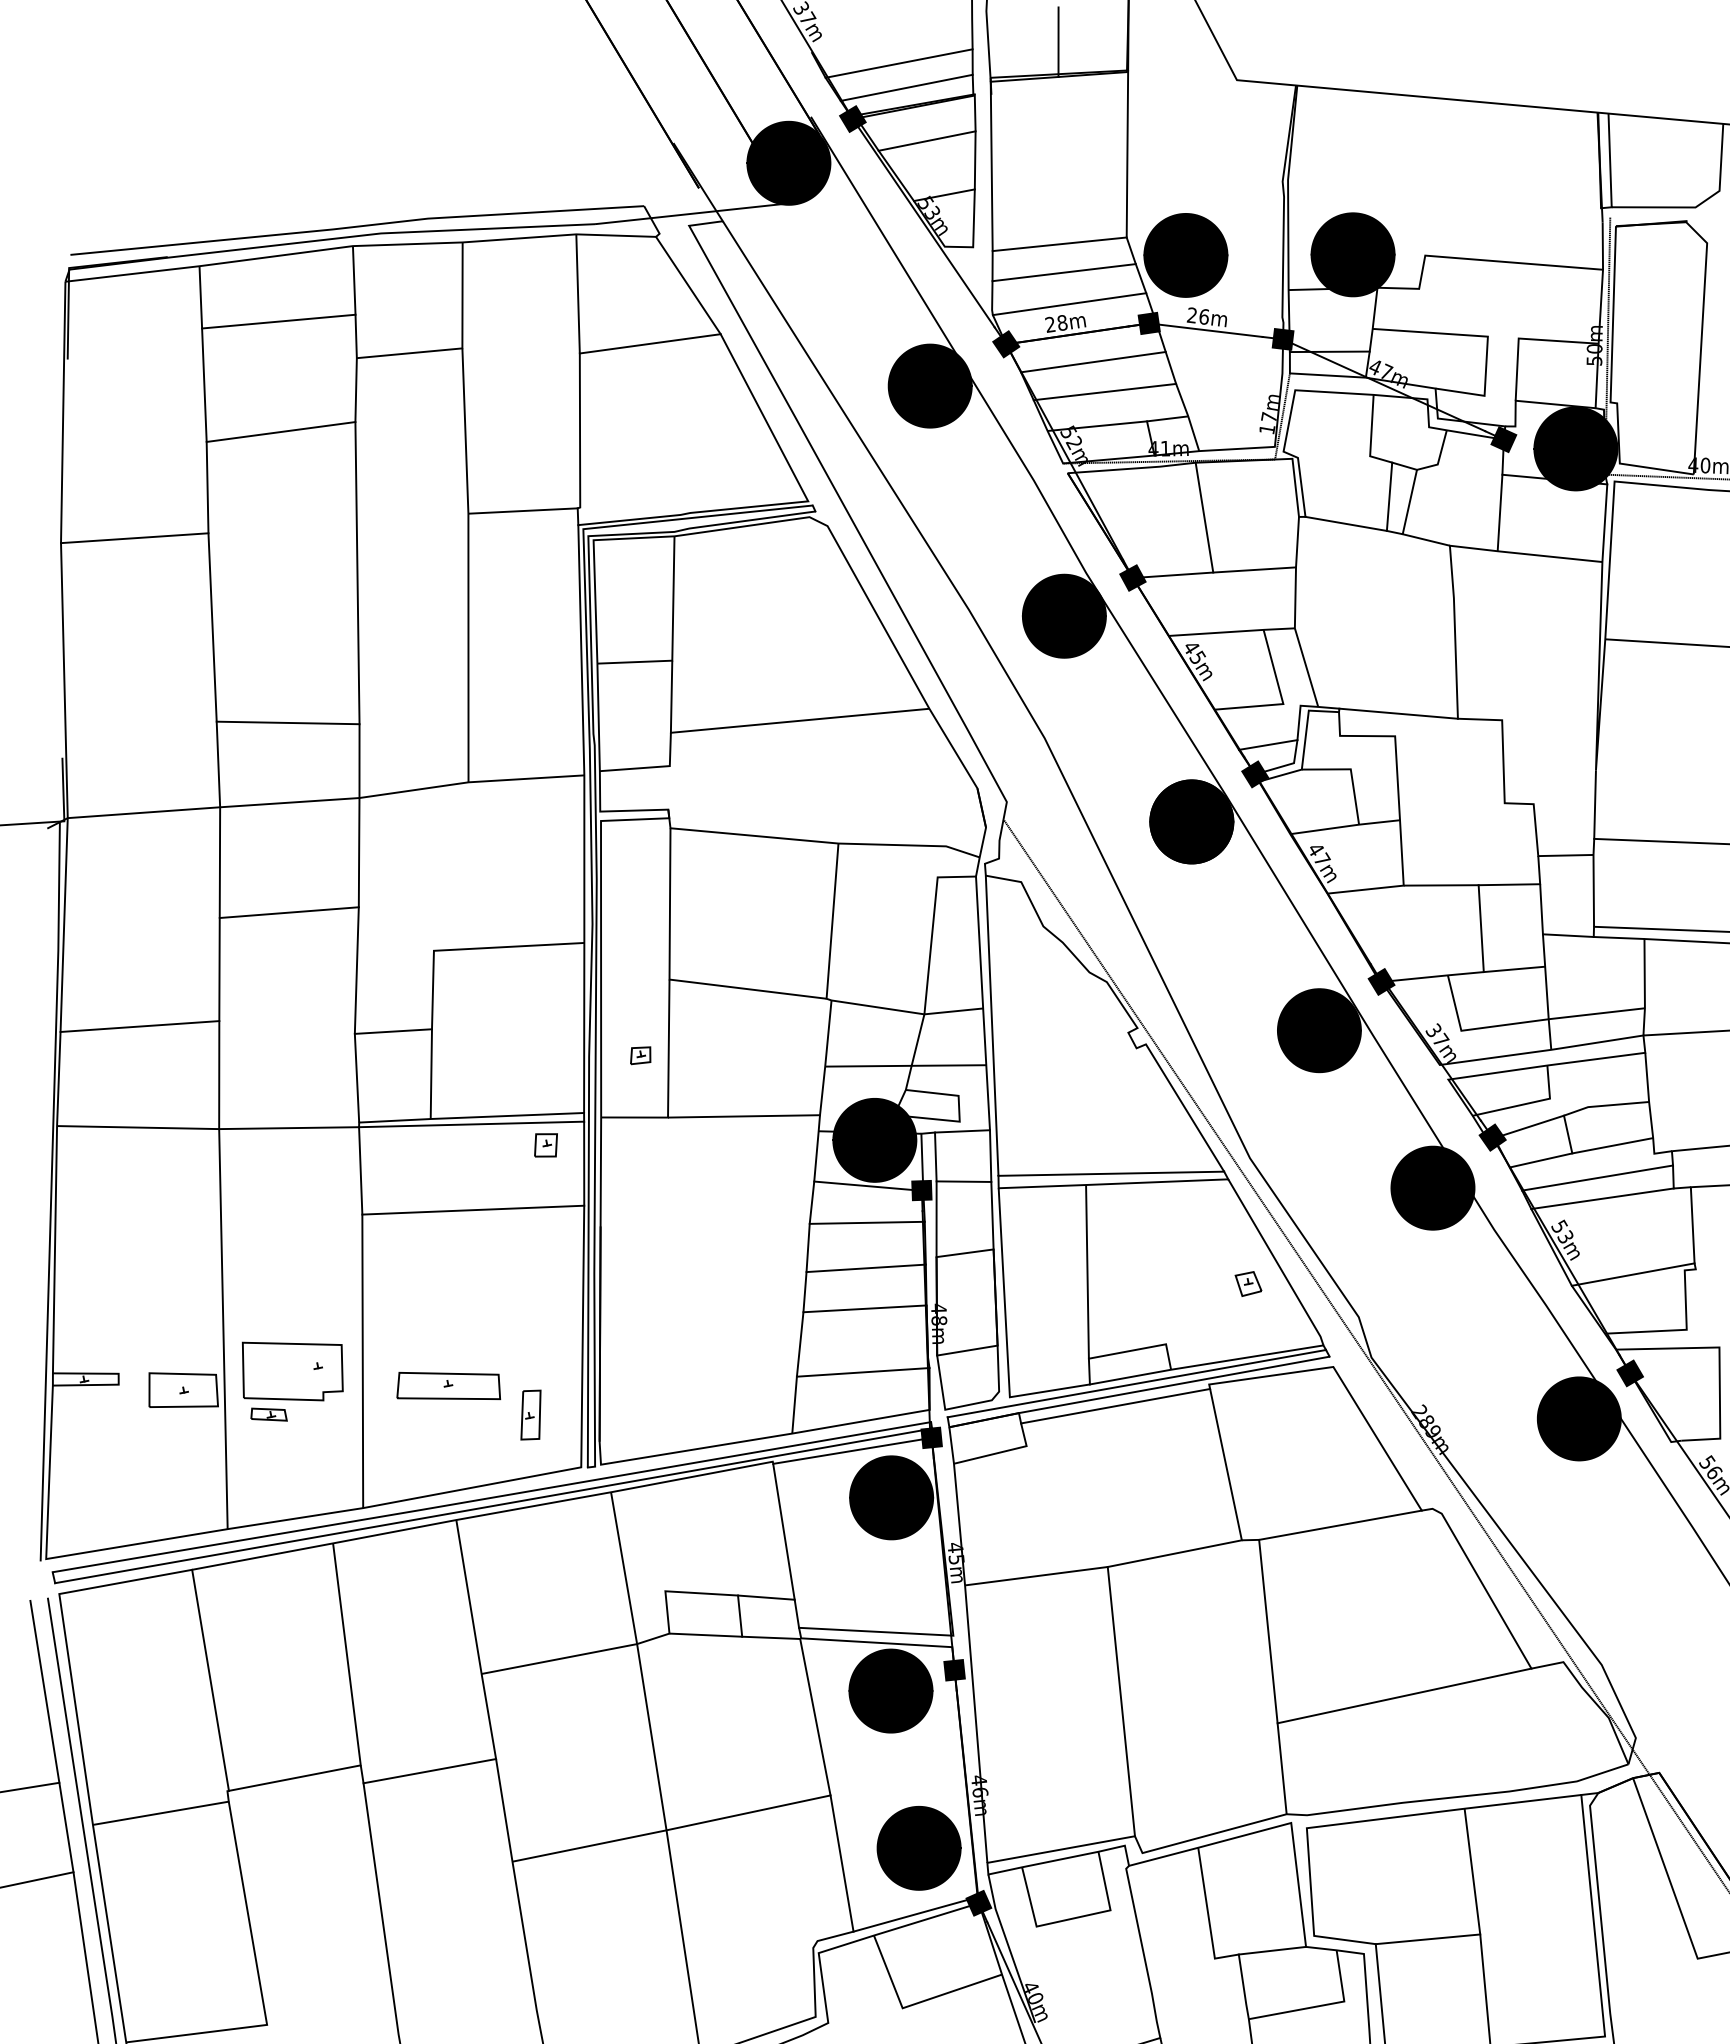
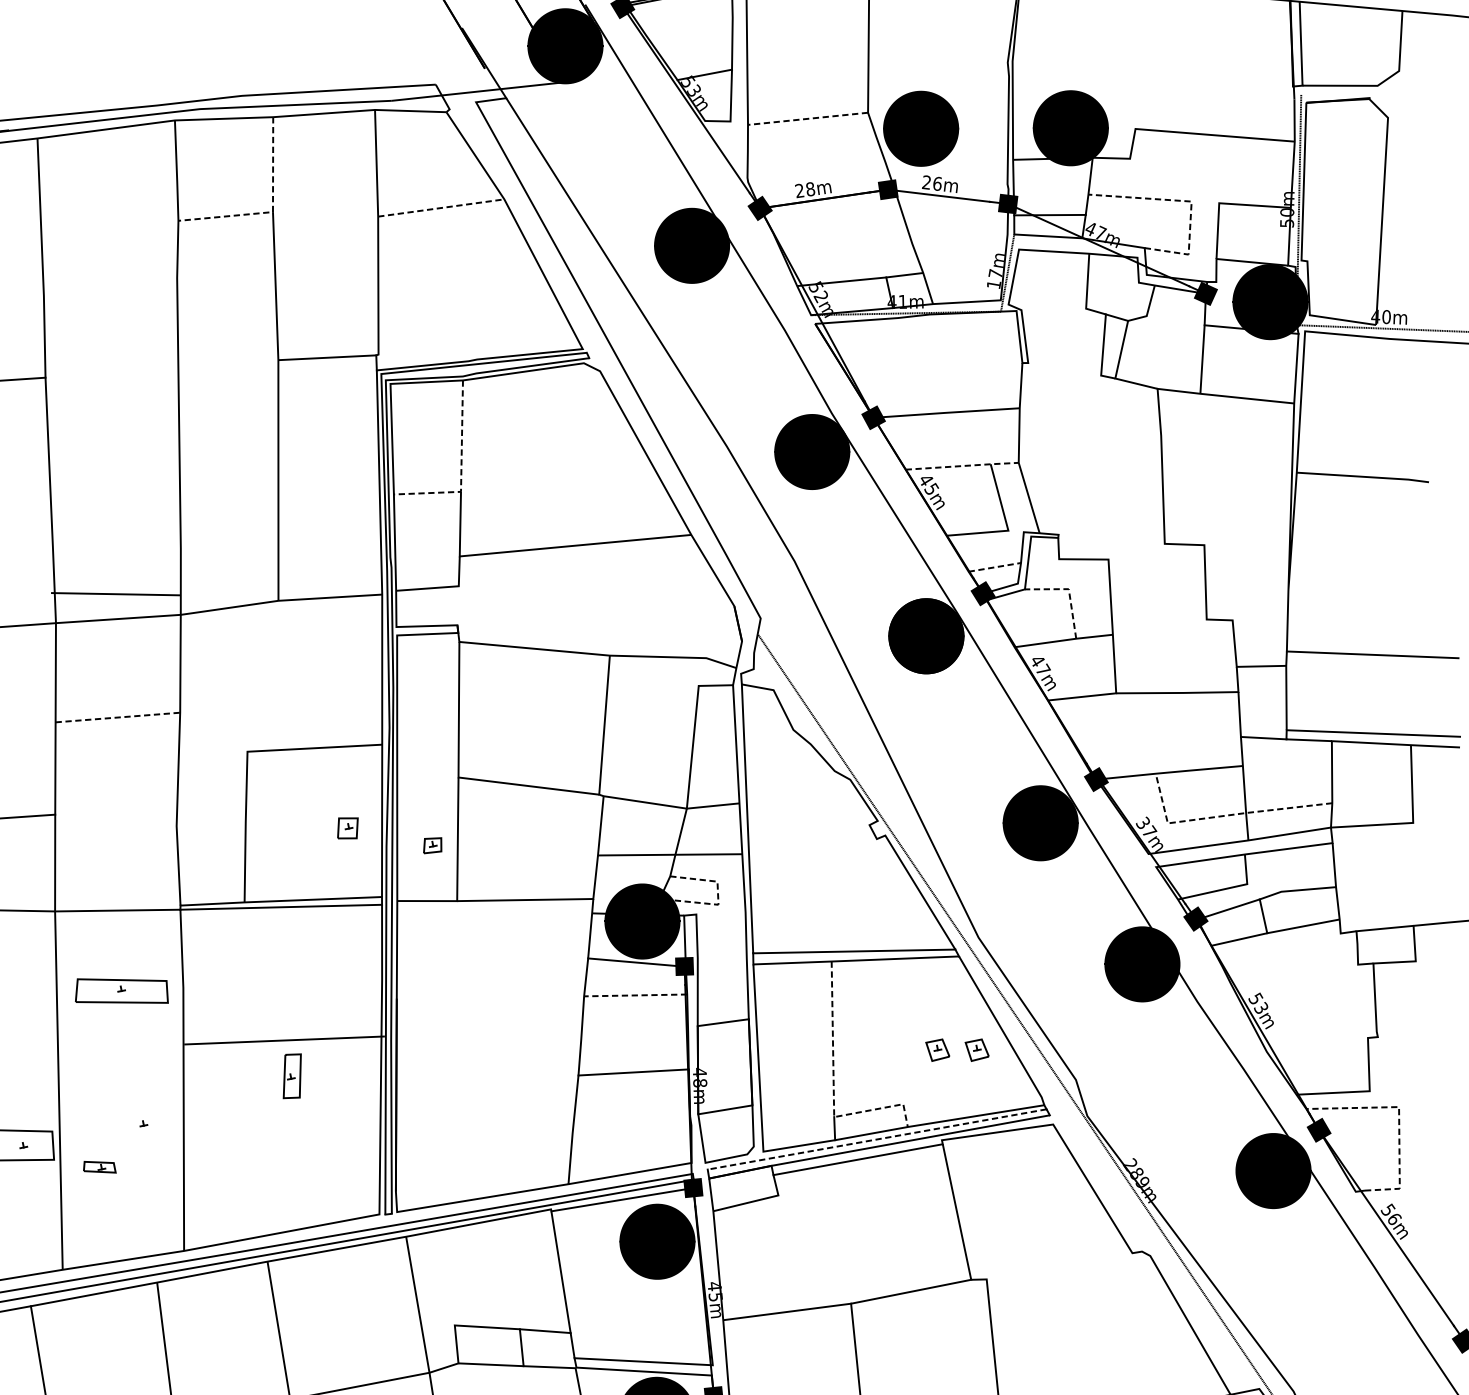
line: (926, 140) -> (688, 25), removed
line: (1059, 244) -> (807, 119), solid -> dashed
line: (1063, 272) -> (811, 144), removed
line: (1069, 304) -> (816, 172), removed
line: (278, 321) -> (108, 187), removed
line: (1485, 336) -> (1189, 201), solid -> dashed
line: (650, 343) -> (441, 207), solid -> dashed
line: (462, 348) -> (273, 212), solid -> dashed
line: (1093, 362) -> (838, 224), removed
line: (1104, 391) -> (848, 250), removed
line: (280, 431) -> (110, 286), removed
line: (1204, 517) -> (937, 363), removed
line: (1345, 523) -> (1064, 368), removed
line: (1232, 631) -> (962, 465), solid -> dashed
line: (672, 636) -> (461, 470), solid -> dashed
line: (1398, 713) -> (1111, 539), removed
line: (287, 722) -> (115, 593), moved
line: (1268, 745) -> (995, 567), solid -> dashed
line: (1351, 772) -> (1069, 592), solid -> dashed
line: (289, 912) -> (118, 717), solid -> dashed
line: (1480, 928) -> (1185, 731), removed
line: (1524, 1022) -> (1224, 815), solid -> dashed
line: (393, 1031) -> (211, 824), removed
line: (959, 1114) -> (718, 898), solid -> dashed
line: (962, 1131) -> (720, 913), removed
part: (545, 1145) -> (347, 828), moved
line: (1597, 1177) -> (1289, 954), removed
line: (963, 1181) -> (721, 958), removed
line: (1602, 1198) -> (1294, 973), removed
line: (473, 1209) -> (284, 1039), moved
line: (867, 1222) -> (635, 995), solid -> dashed
line: (865, 1268) -> (634, 1036), removed
line: (1632, 1274) -> (1321, 1041), removed
part: (1204, 1283) -> (937, 1049), added
line: (1088, 1325) -> (833, 1087), solid -> dashed
line: (1719, 1360) -> (1399, 1118), solid -> dashed
part: (292, 1371) -> (120, 1128), removed
line: (862, 1372) -> (631, 1129), removed
line: (1136, 1383) -> (876, 1139), solid -> dashed
part: (448, 1385) -> (121, 990), moved
part: (530, 1414) -> (291, 1075), moved
line: (1340, 1524) -> (1059, 1265), removed

